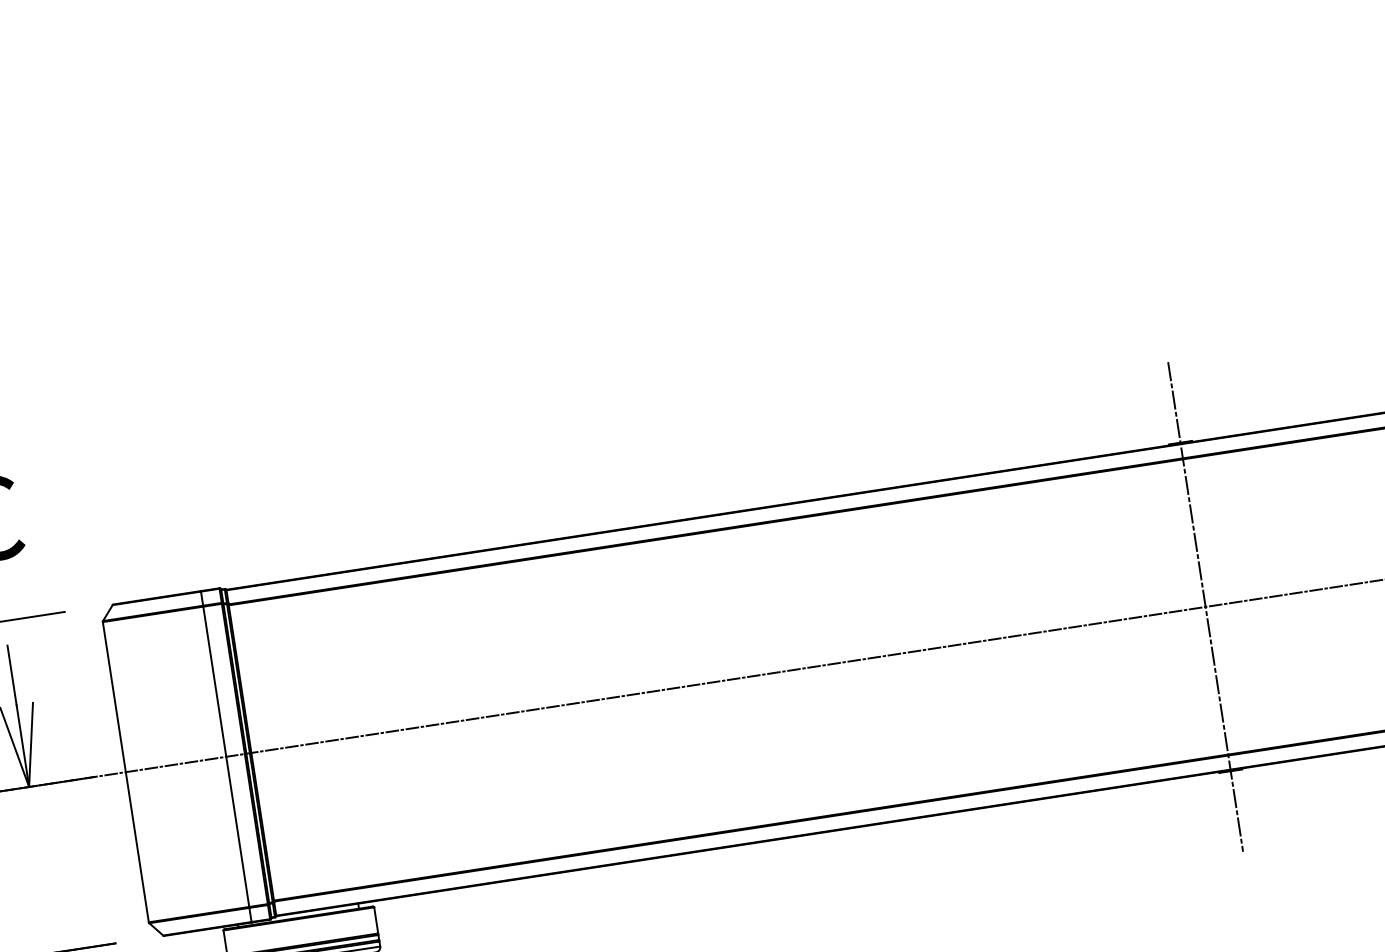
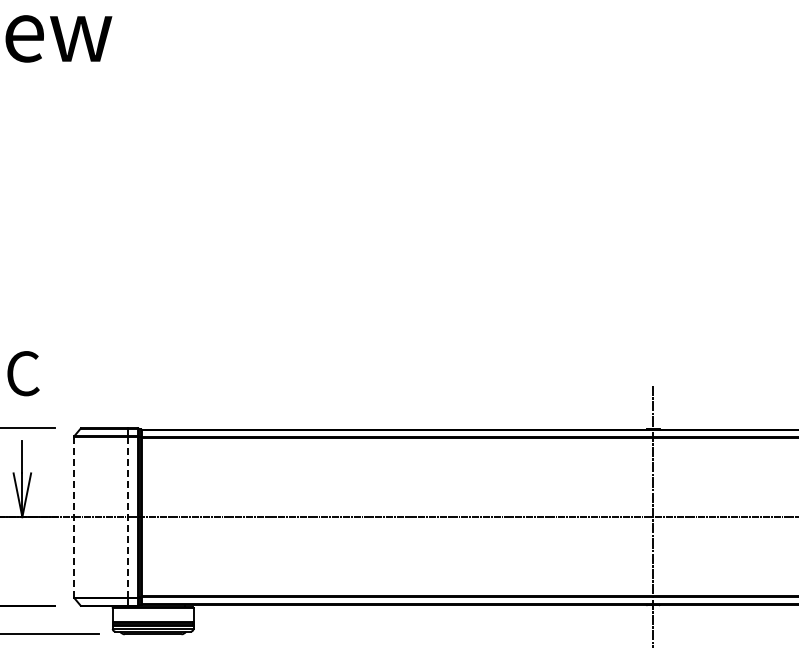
line: (227, 757) -> (128, 517), solid -> dashed
line: (126, 772) -> (74, 517), solid -> dashed

